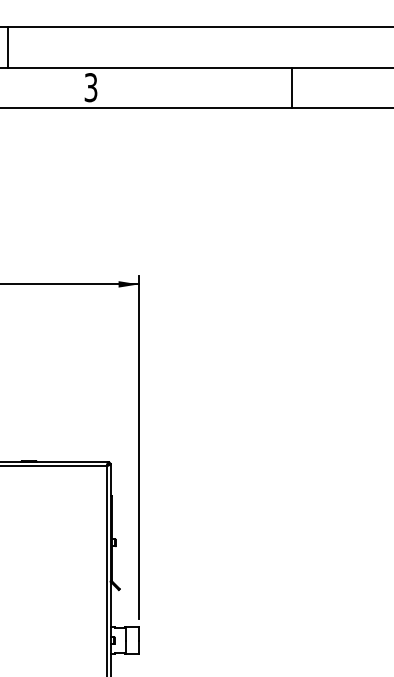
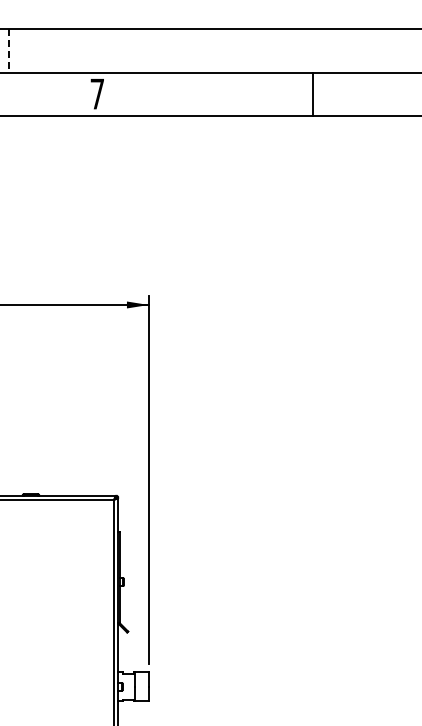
line: (8, 47) -> (8, 51), solid -> dashed
text: (91, 87) -> (97, 93), 3 -> 7

